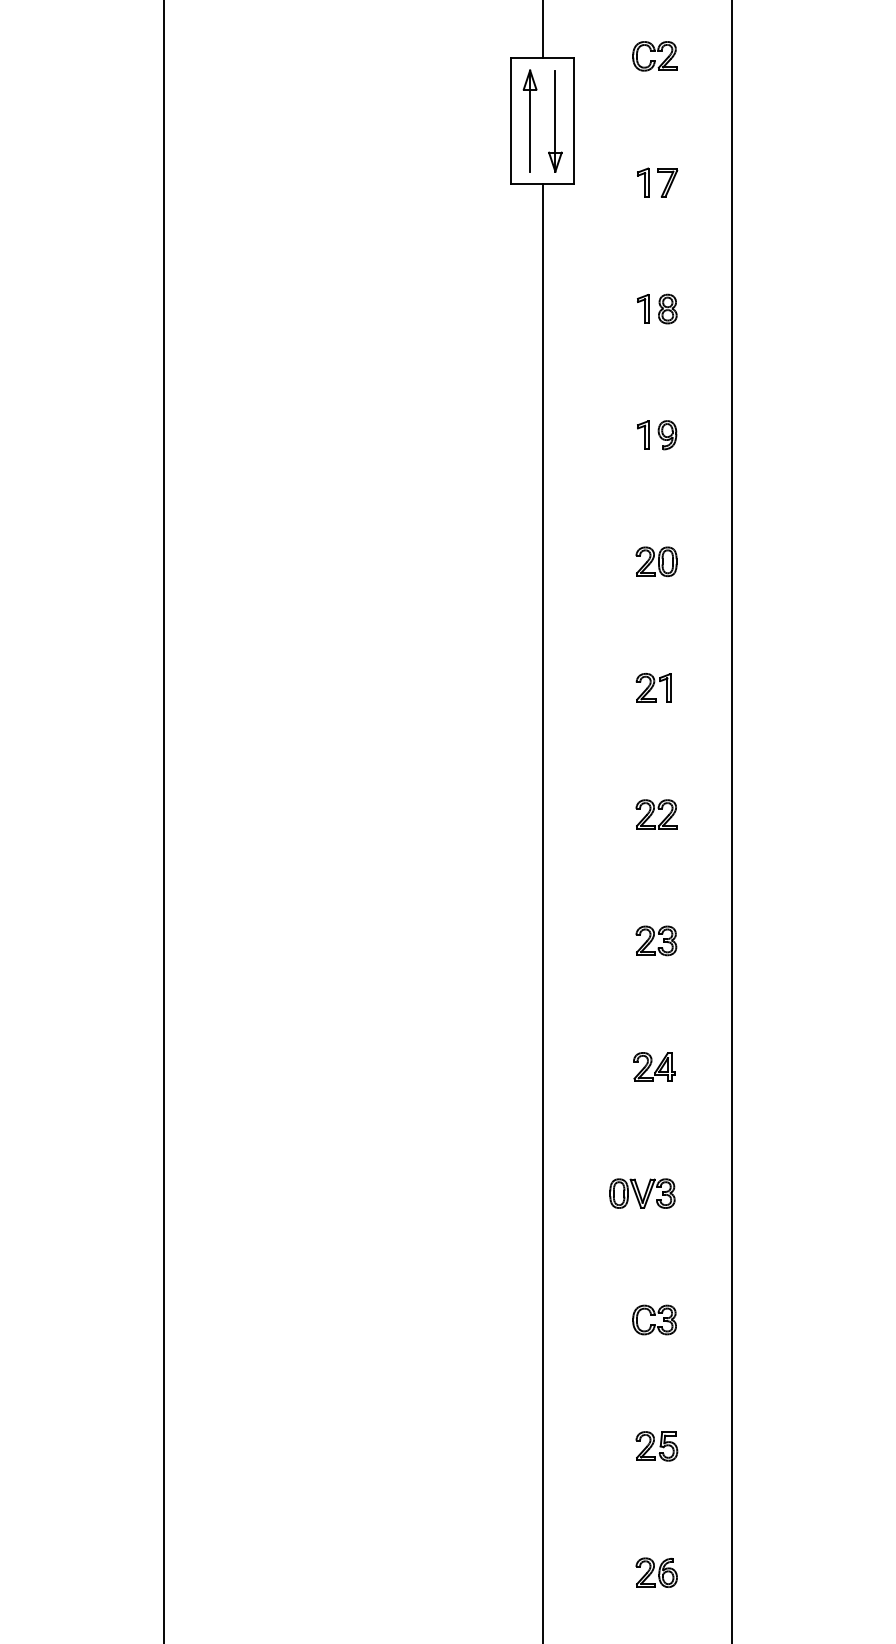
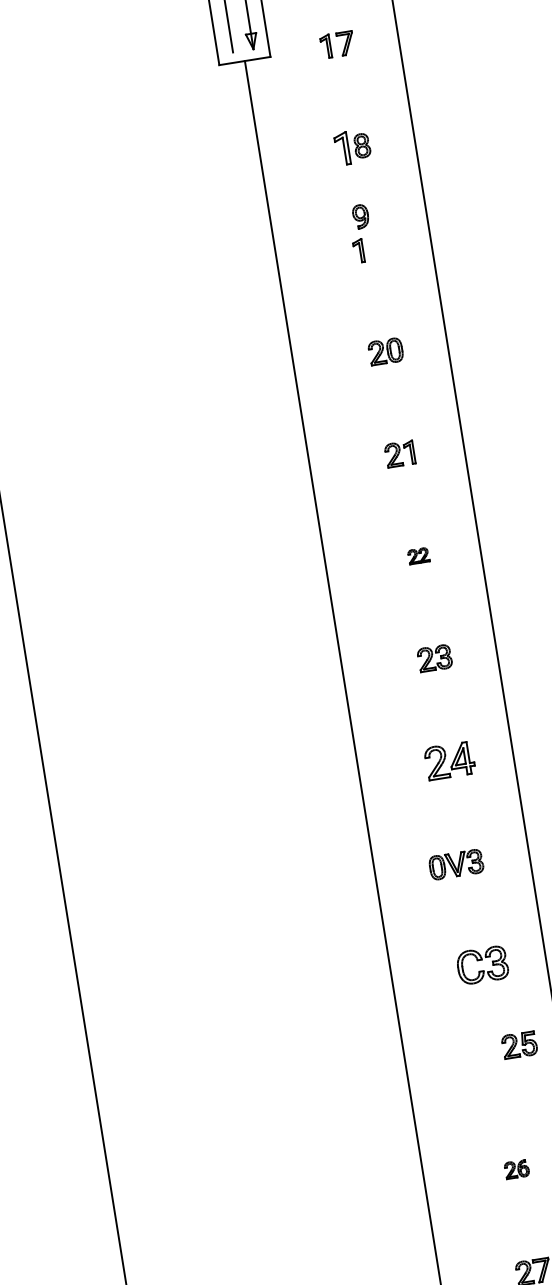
part: (643, 308) -> (342, 148), size x1.4
part: (667, 435) -> (360, 216), moved
part: (656, 814) -> (418, 556), size x0.6
part: (654, 1066) -> (449, 760), size x1.4
part: (654, 1319) -> (482, 964), size x1.4
part: (656, 1446) -> (519, 1045), moved
part: (656, 1572) -> (516, 1169), size x0.7

